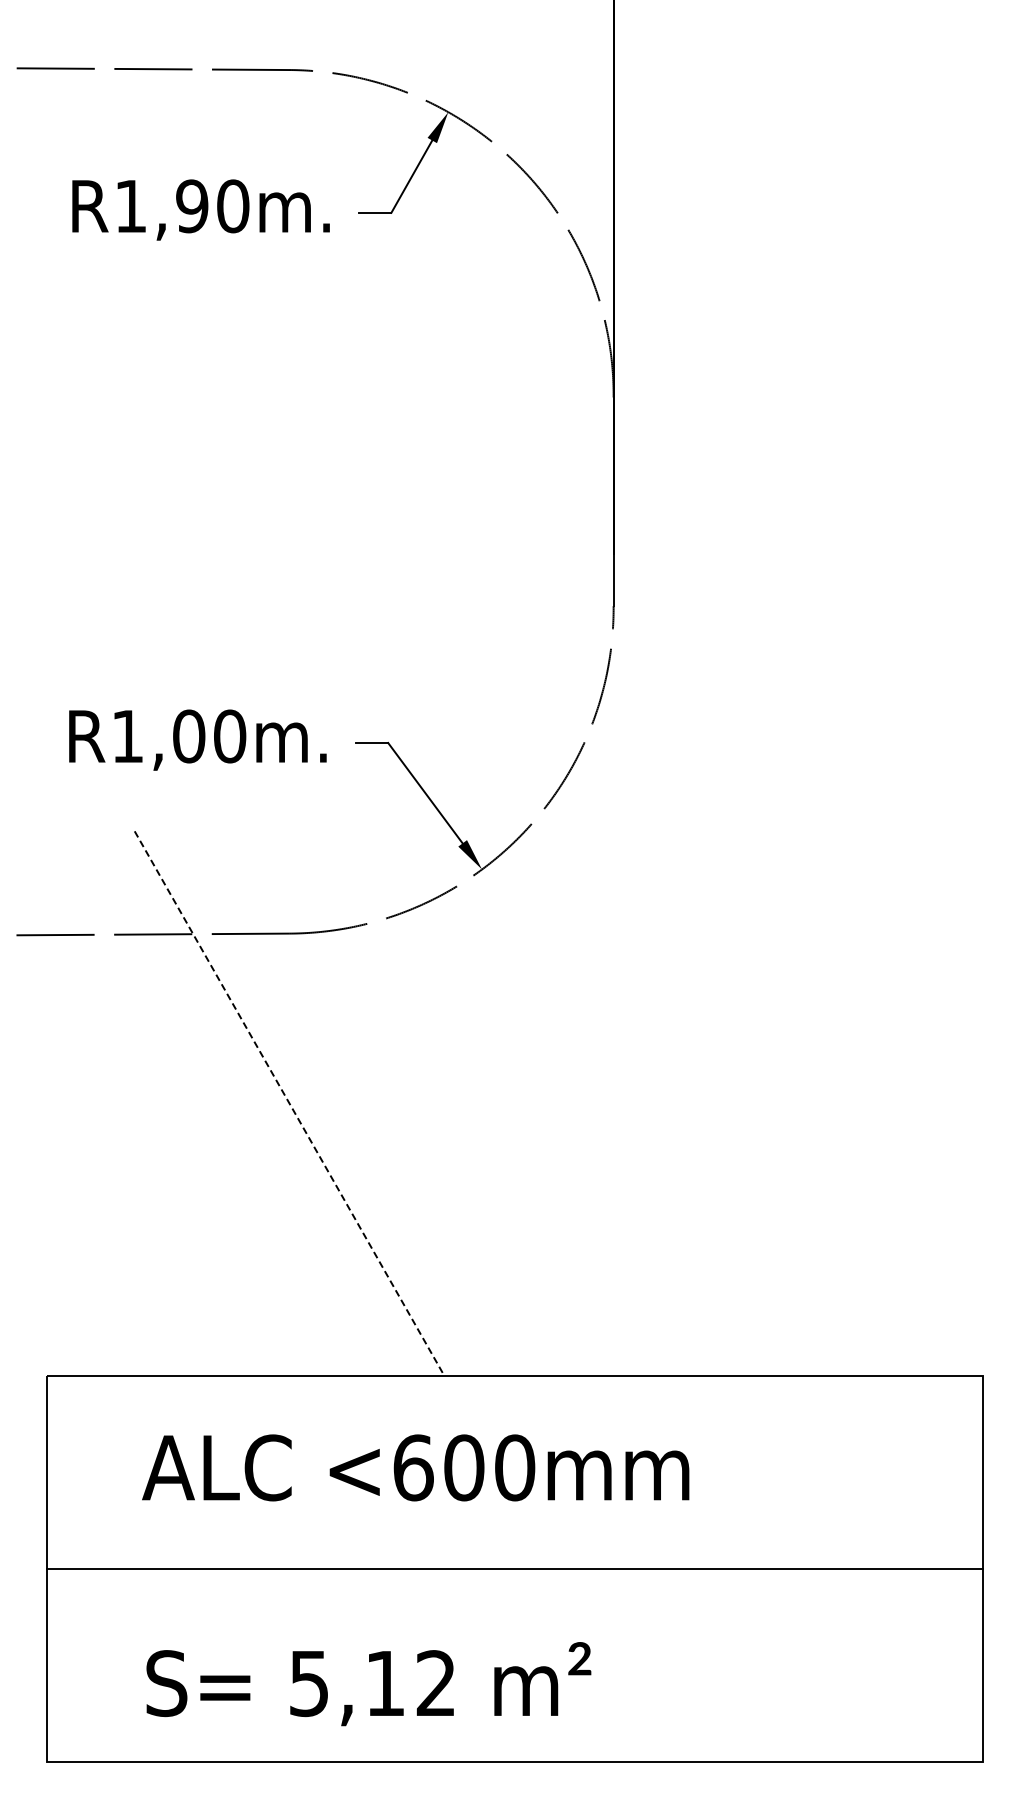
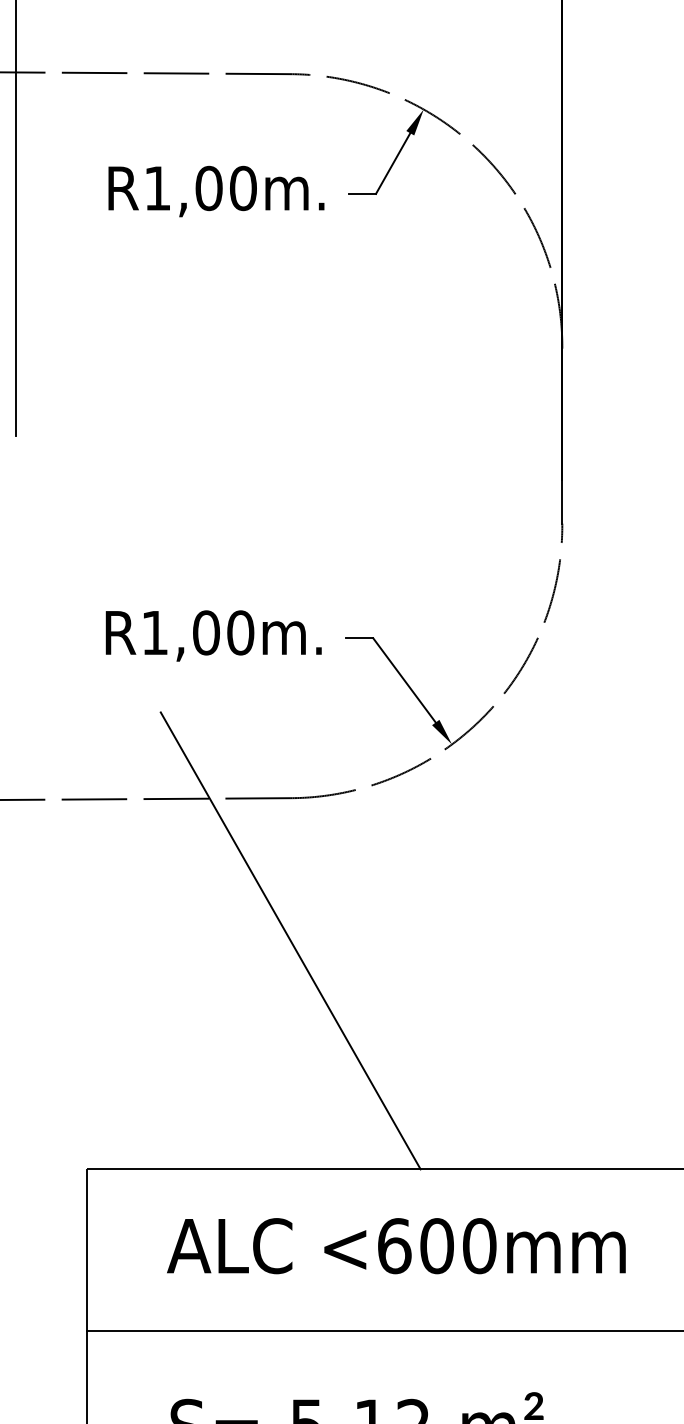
text: (192, 206) -> (209, 188), R1,90m. -> R1,00m.
line: (289, 1104) -> (290, 941), dashed -> solid

